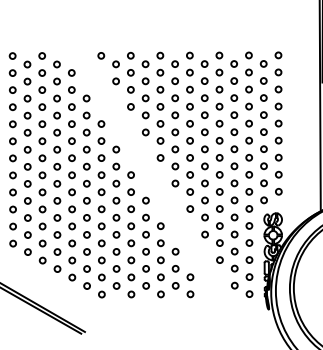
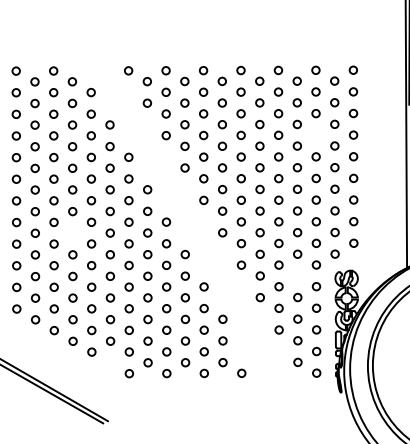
circle: (248, 106) -> (315, 135), removed
circle: (57, 183) -> (73, 232), removed
circle: (234, 217) -> (297, 275), removed
circle: (190, 277) -> (241, 352), removed
circle: (86, 285) -> (109, 362), removed

